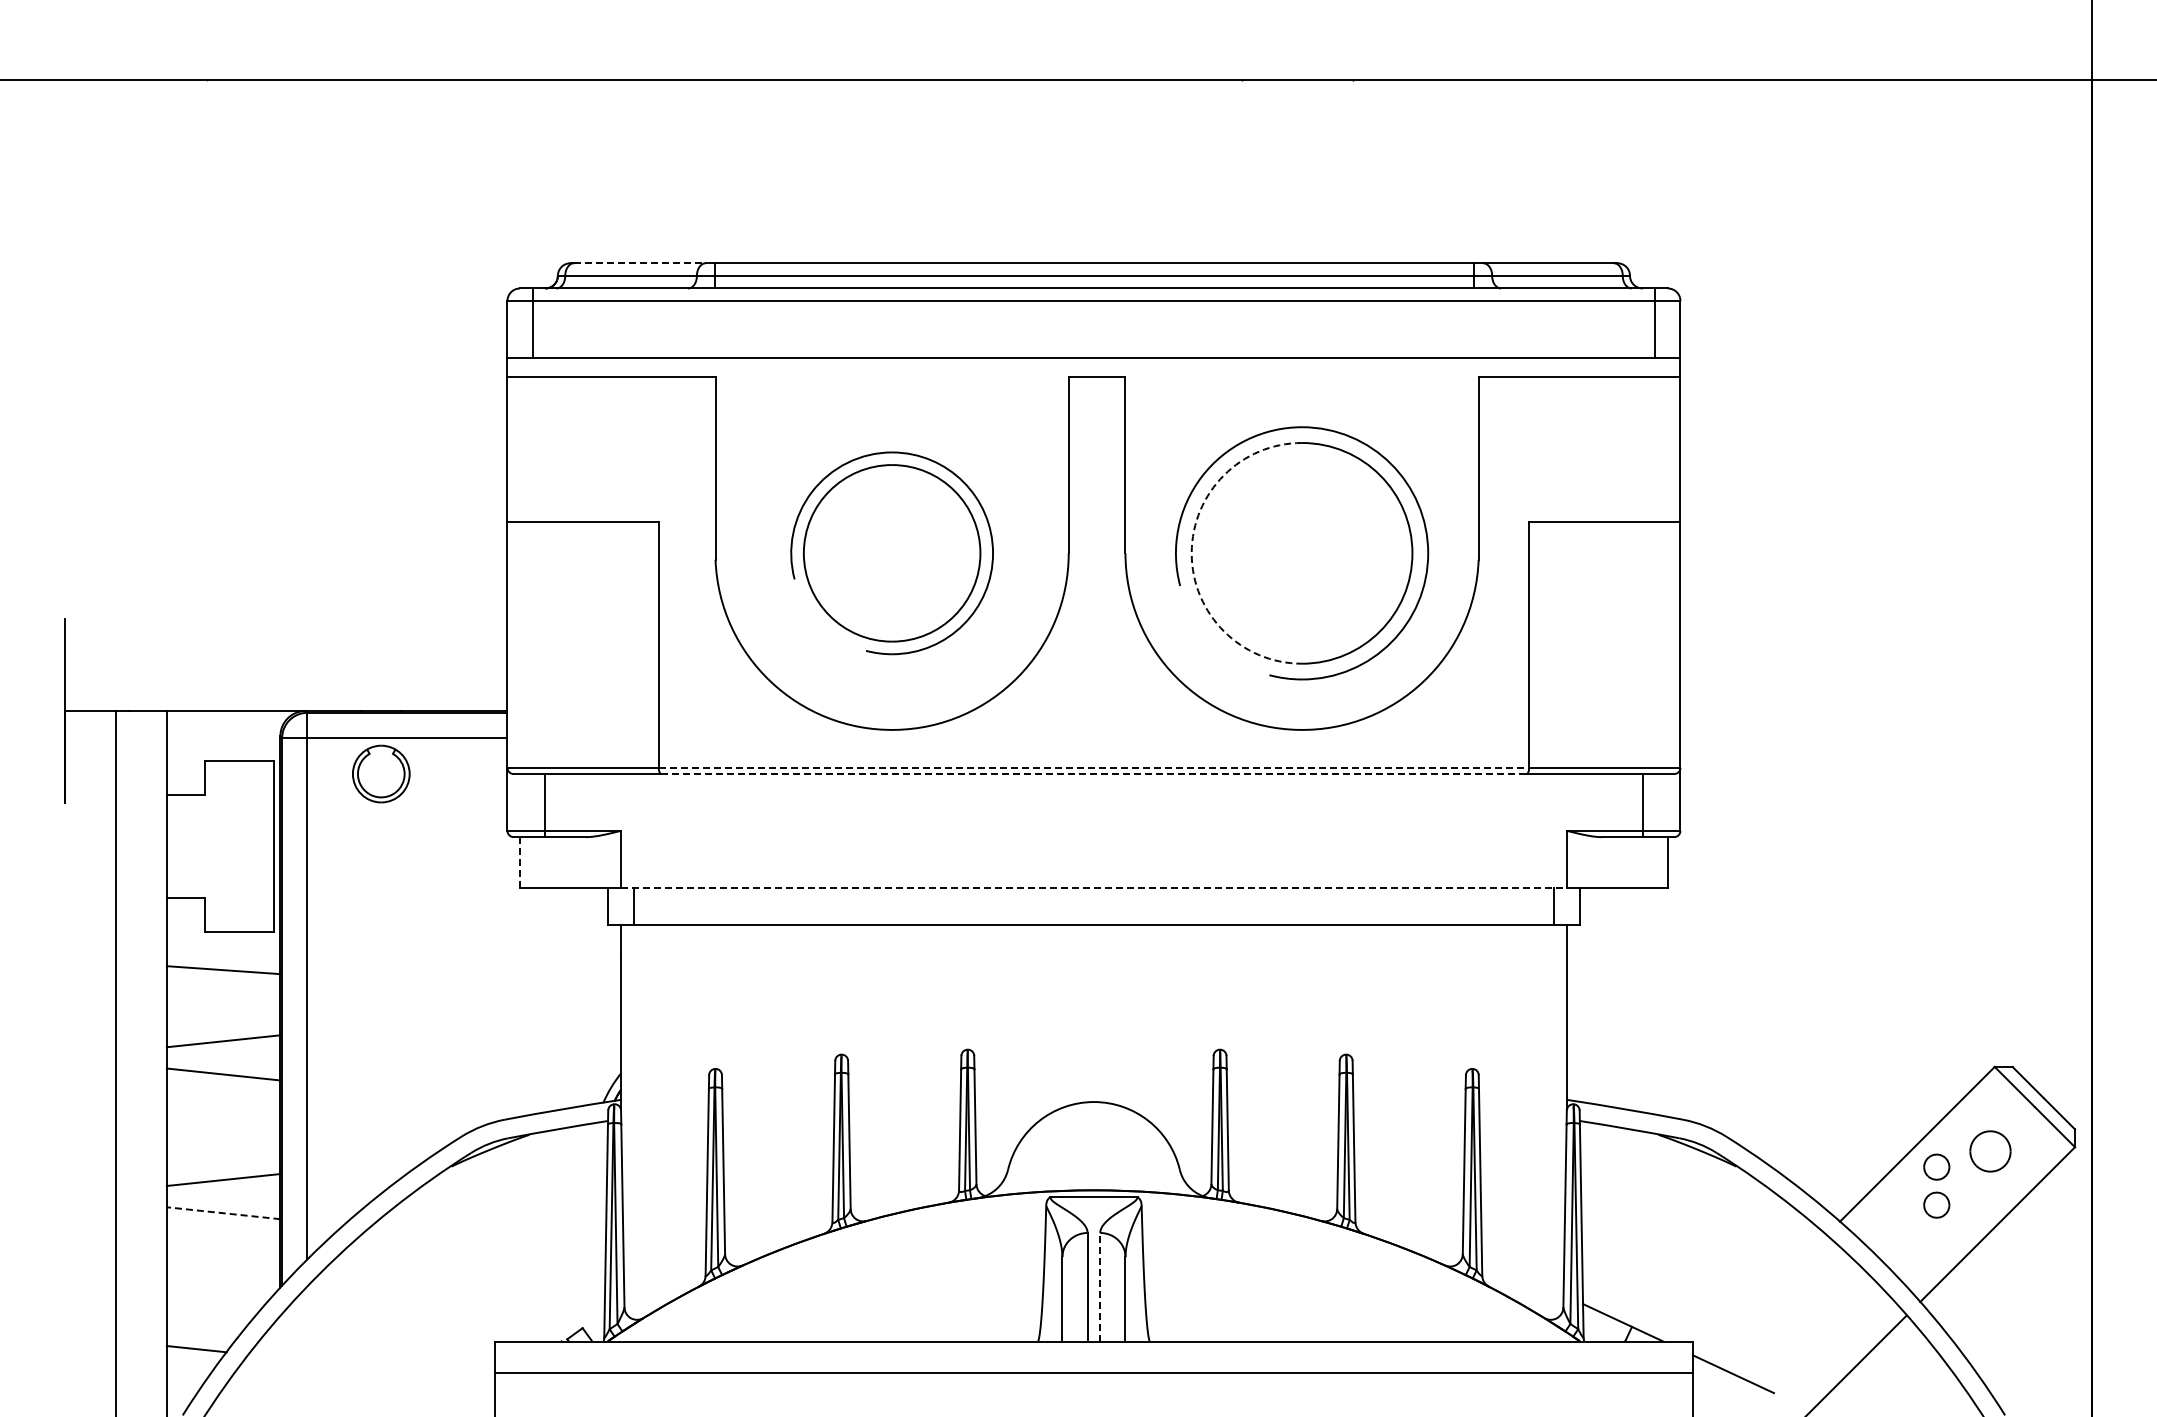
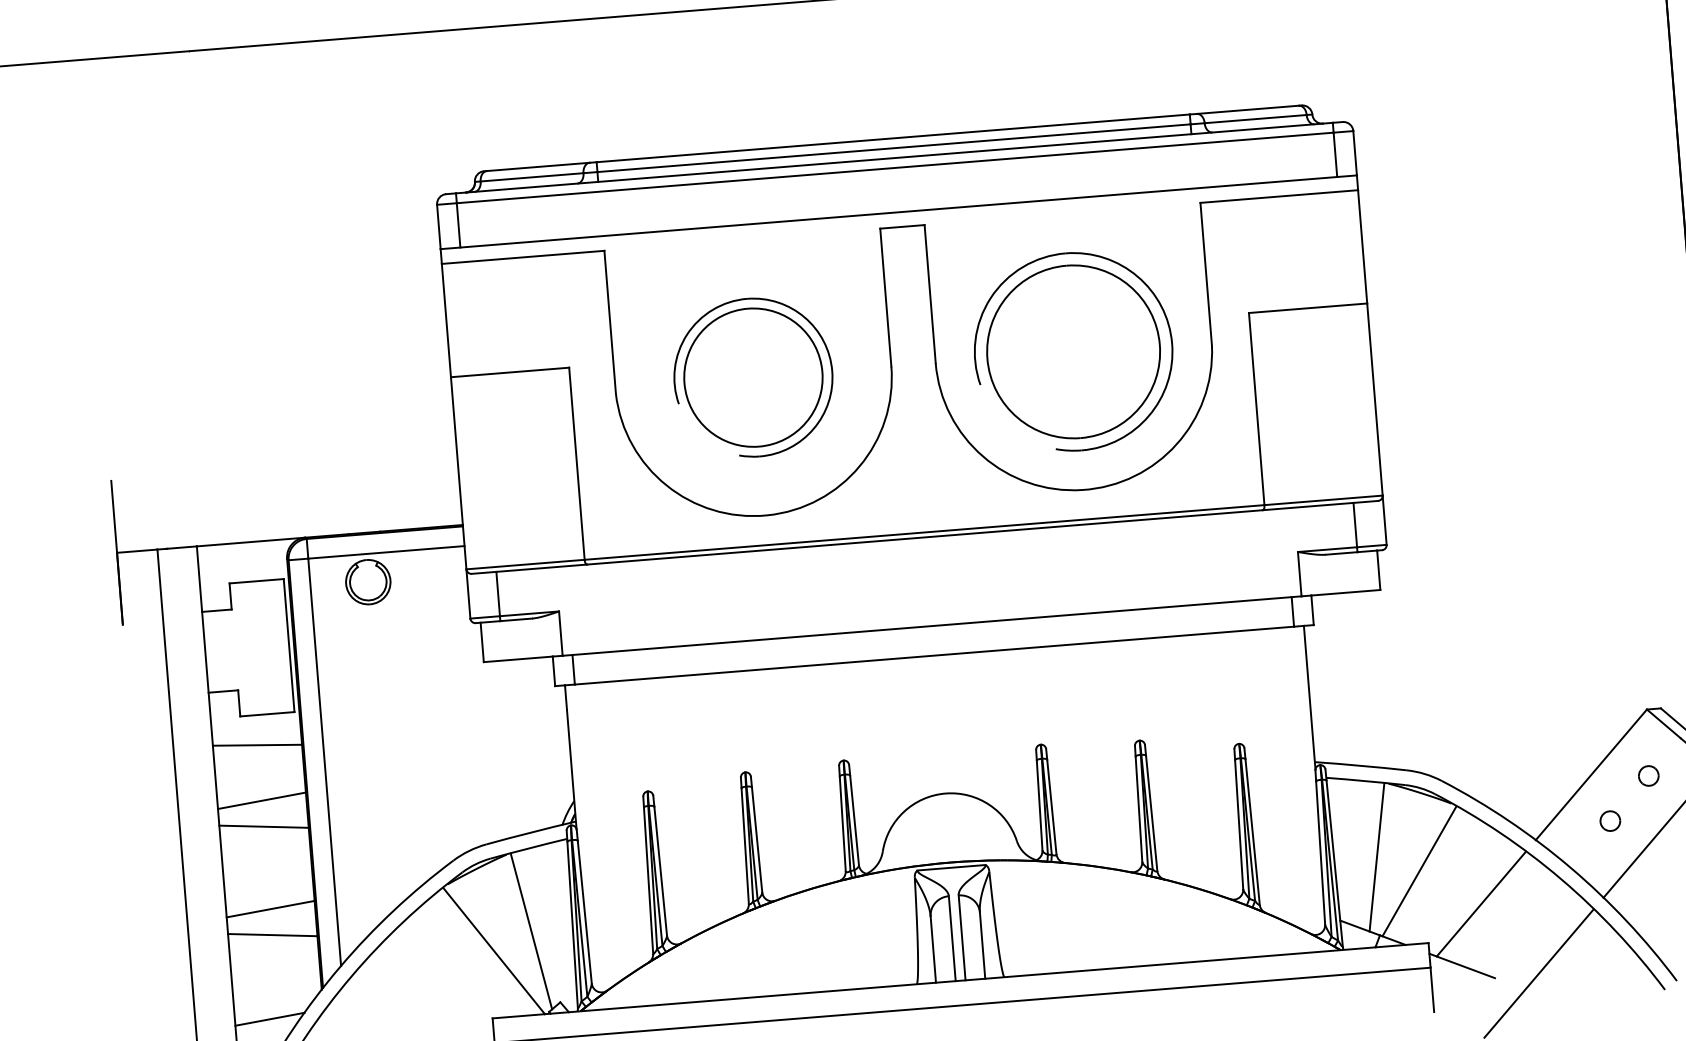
line: (640, 263) -> (538, 167), dashed -> solid
arc: (1191, 553) -> (987, 358), dashed -> solid
line: (1094, 767) -> (924, 532), dashed -> solid
line: (1093, 774) -> (924, 537), dashed -> solid
line: (520, 862) -> (482, 642), dashed -> solid
line: (1093, 887) -> (931, 626), dashed -> solid
part: (1989, 1151) -> (1648, 775), size x0.62
part: (1936, 1166) -> (1607, 790), removed
line: (223, 1213) -> (272, 935), dashed -> solid
line: (1636, 1227) -> (1377, 857), added
line: (552, 1235) -> (531, 931), added
line: (1688, 1249) -> (1419, 871), added
line: (503, 1255) -> (494, 950), added
line: (1100, 1286) -> (962, 937), dashed -> solid
line: (1764, 1297) -> (1481, 904), added
line: (211, 1319) -> (269, 1018), added

